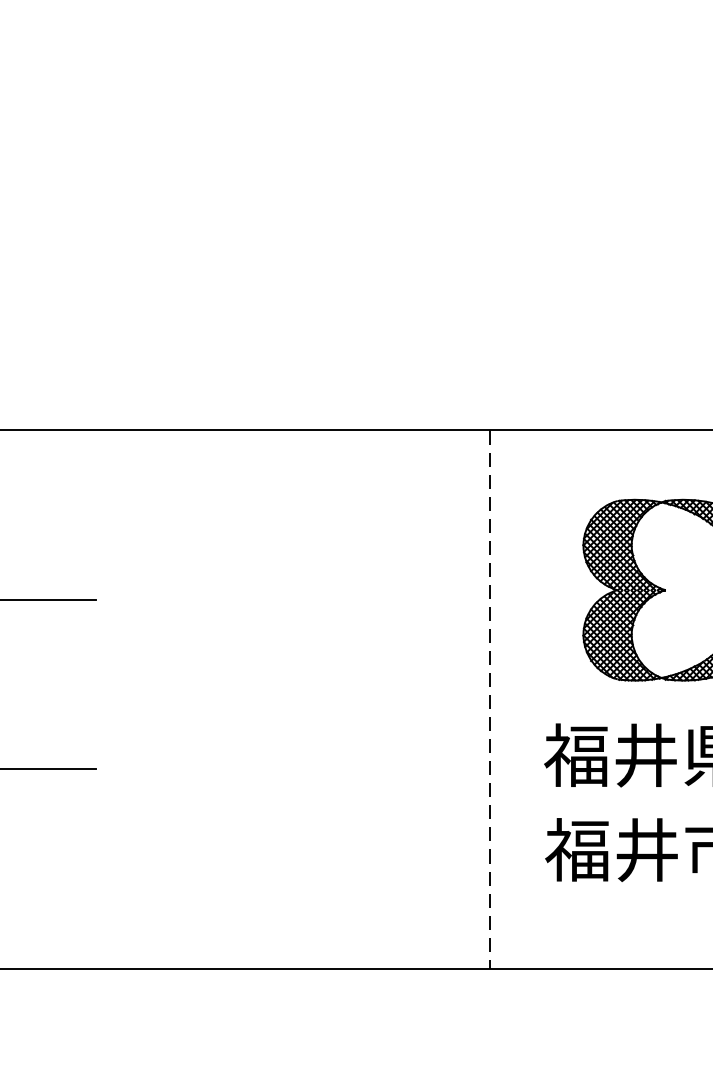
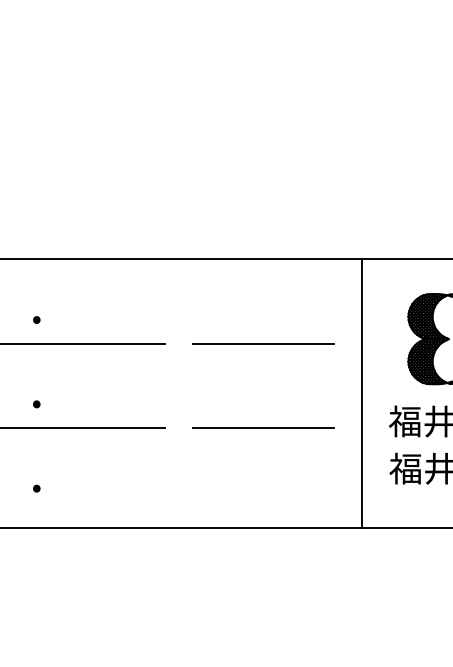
line: (292, 598) -> (263, 343), added
line: (491, 701) -> (362, 394), dashed -> solid
line: (292, 767) -> (263, 427), added

